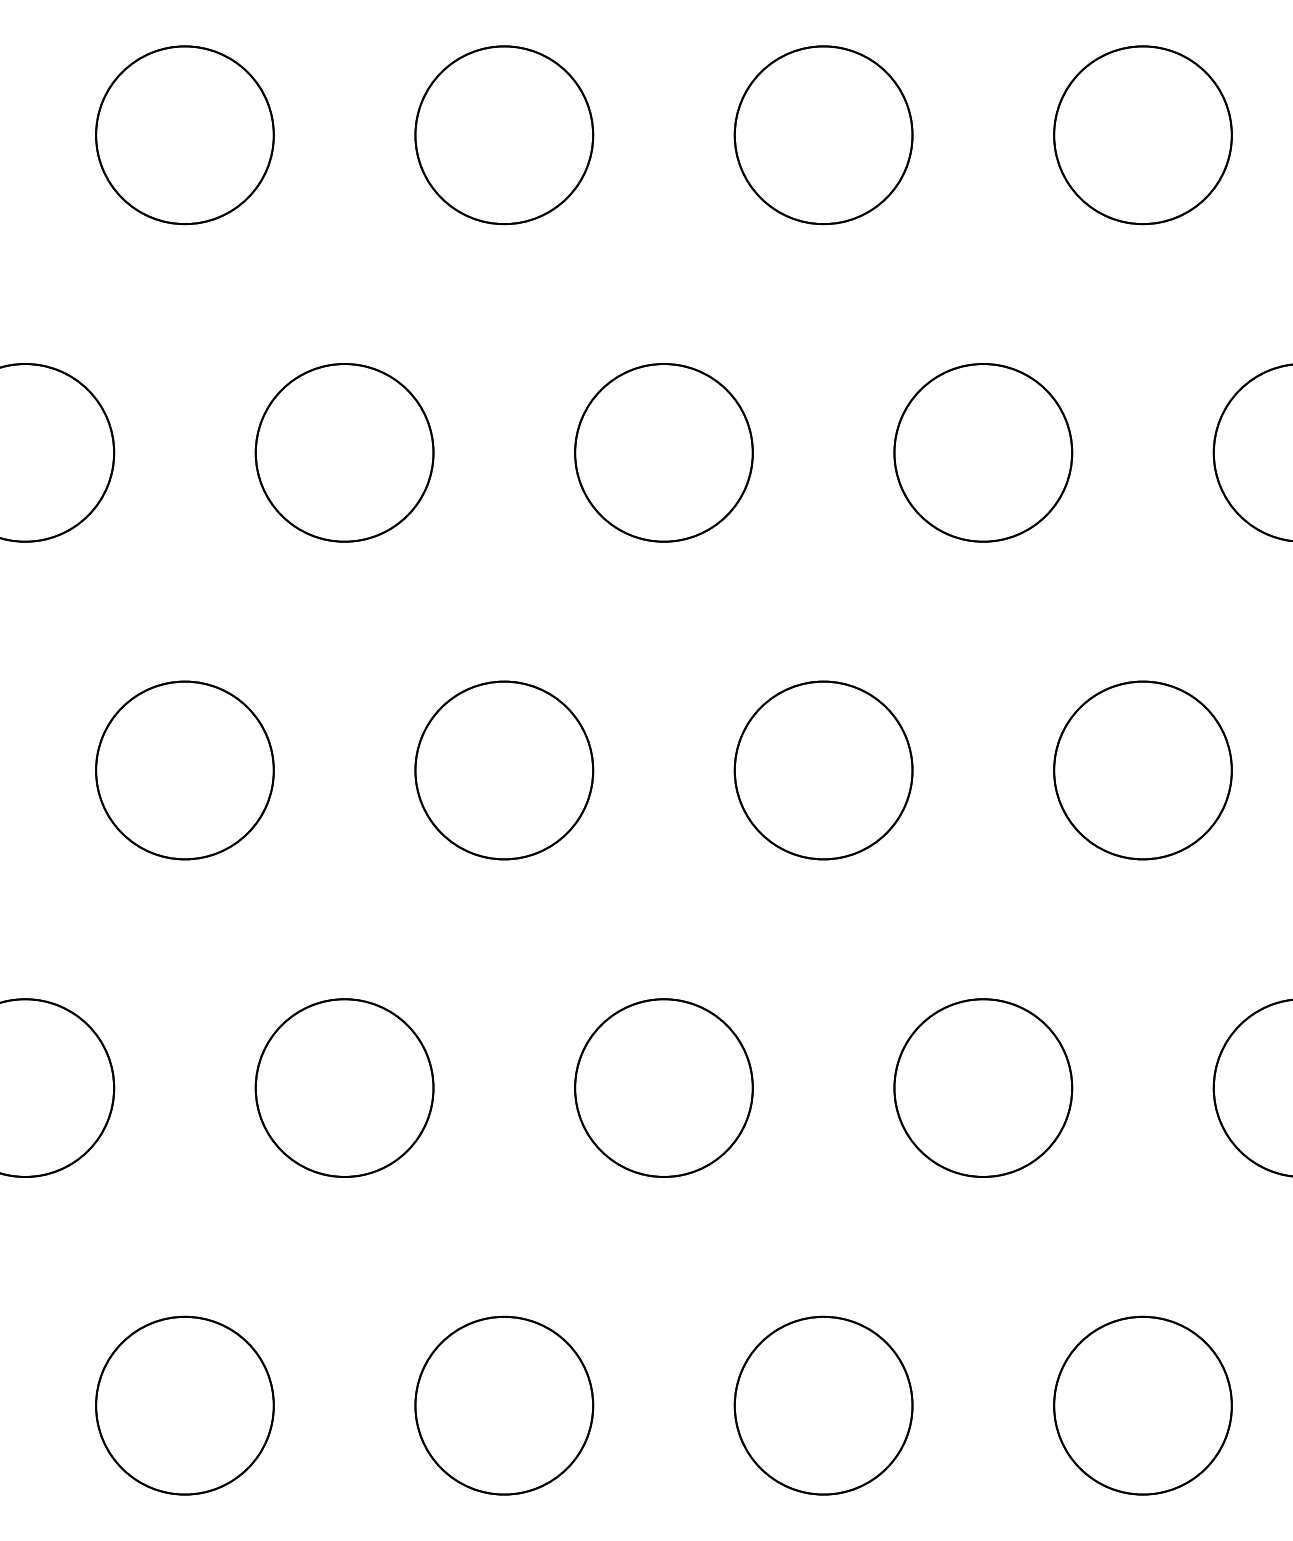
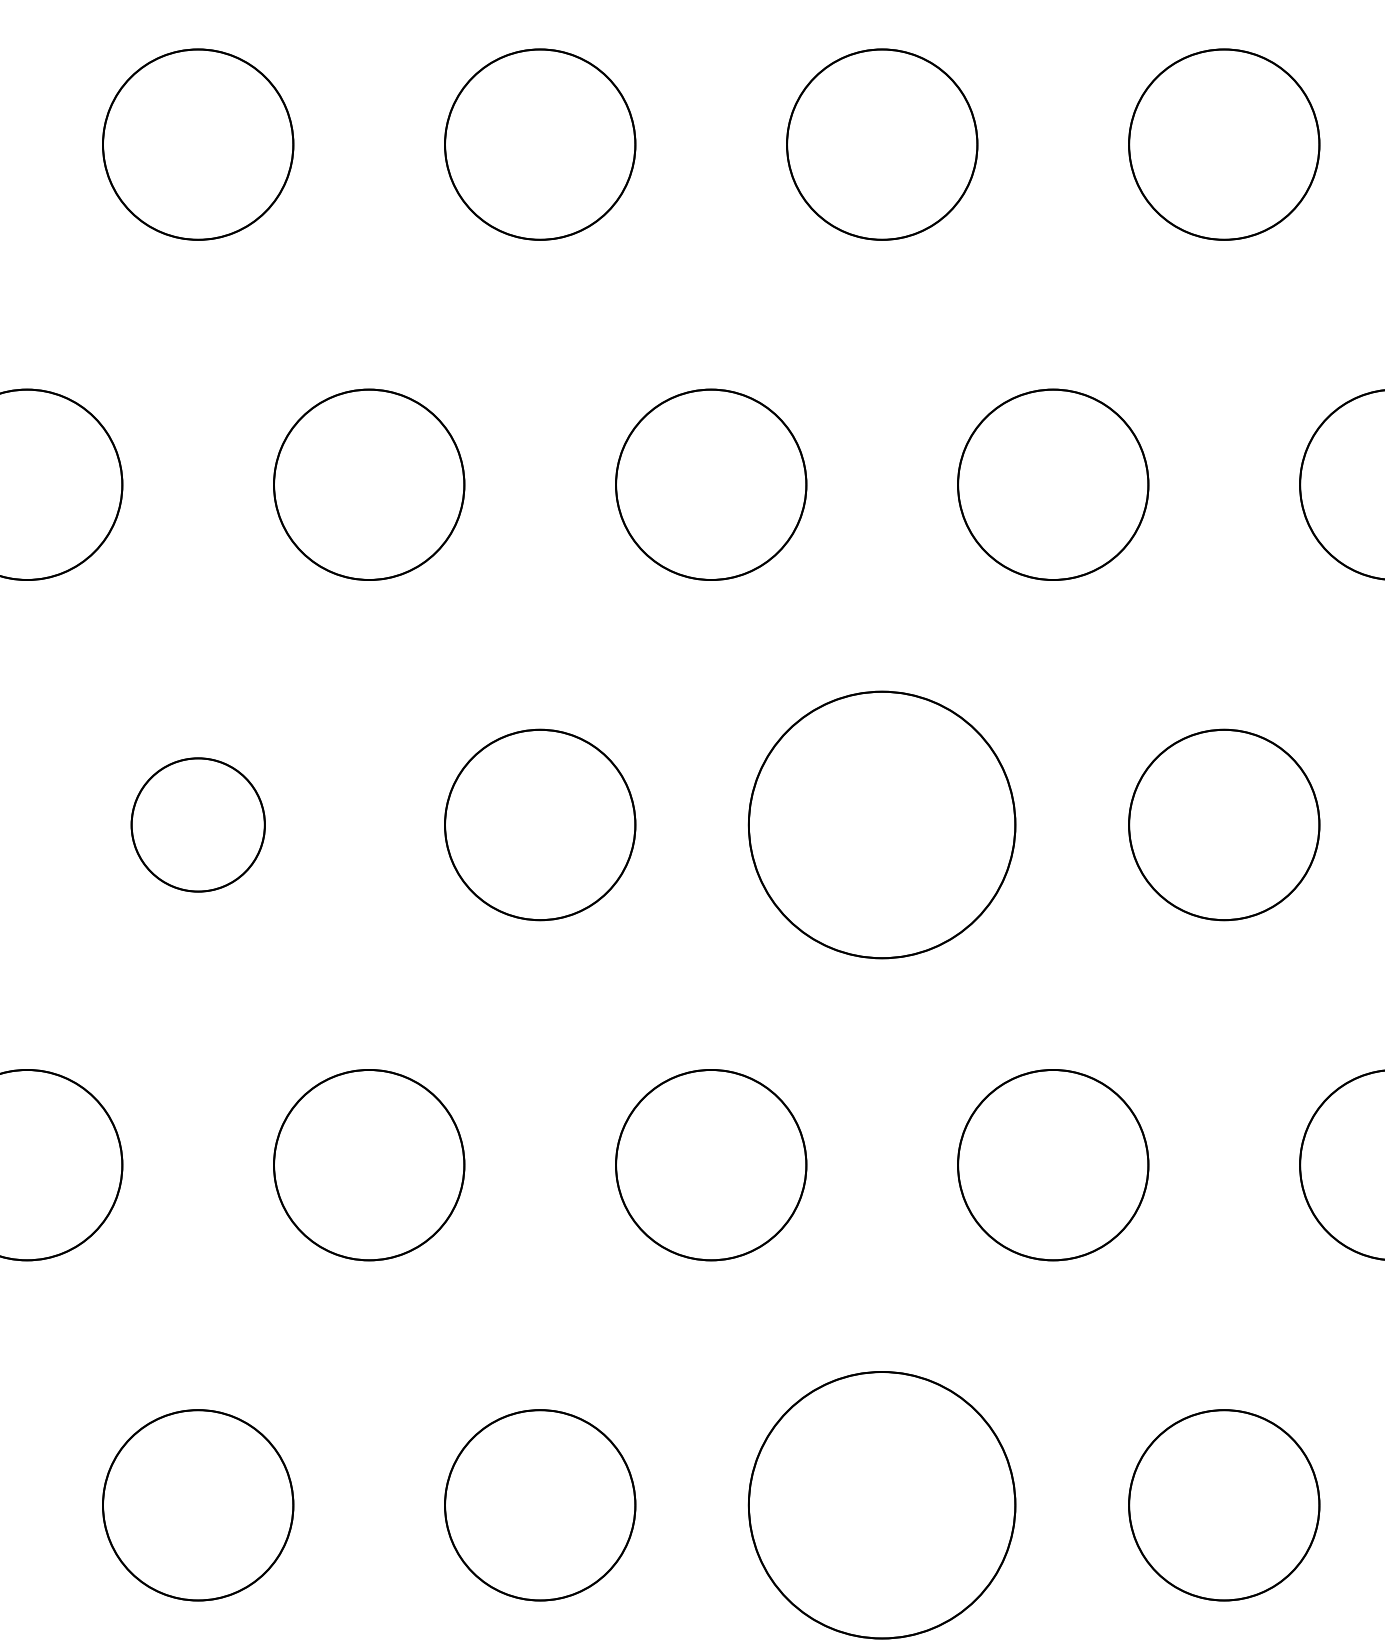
part: (185, 770) -> (198, 824), size x0.7
part: (823, 770) -> (882, 824), size x1.4
circle: (823, 1405) -> (882, 1505), size x1.4

